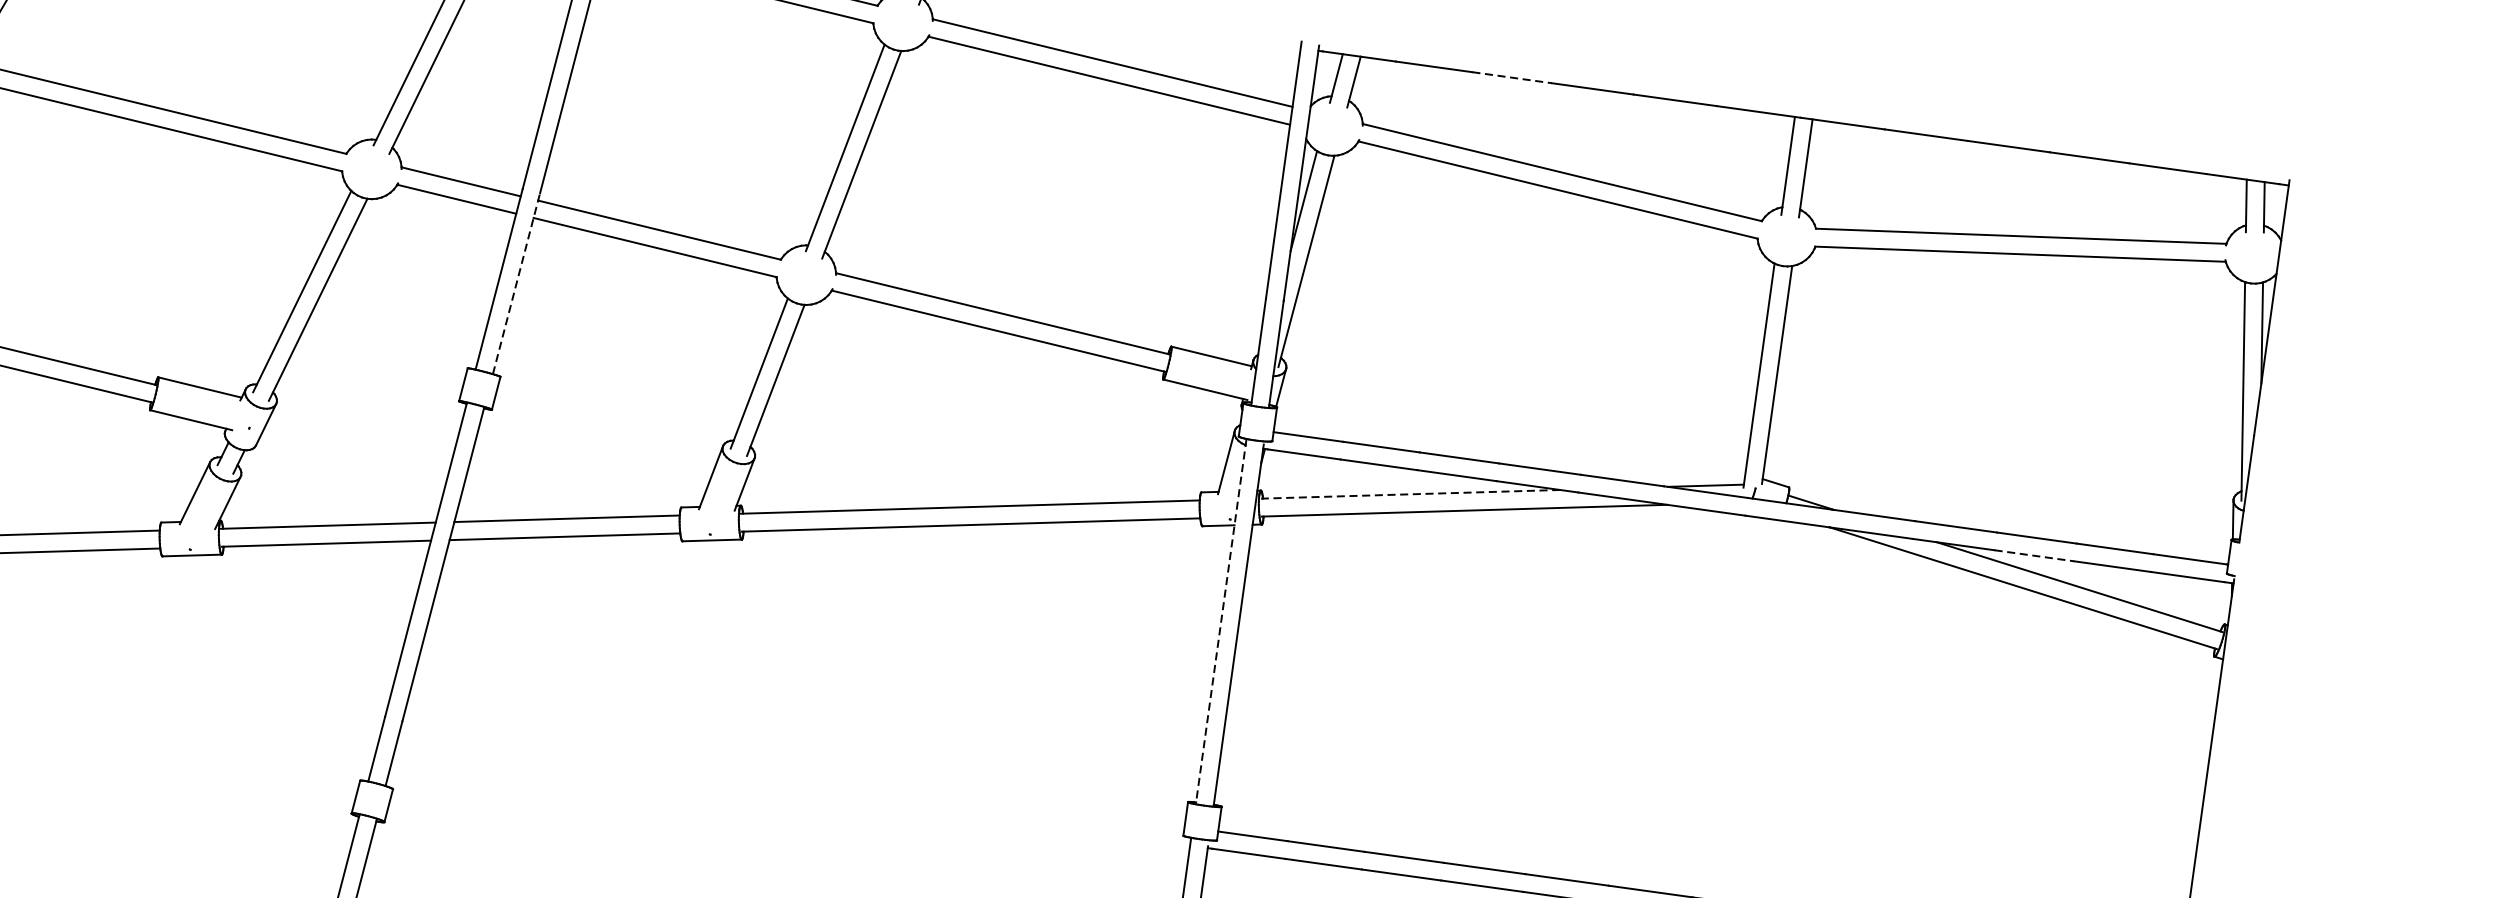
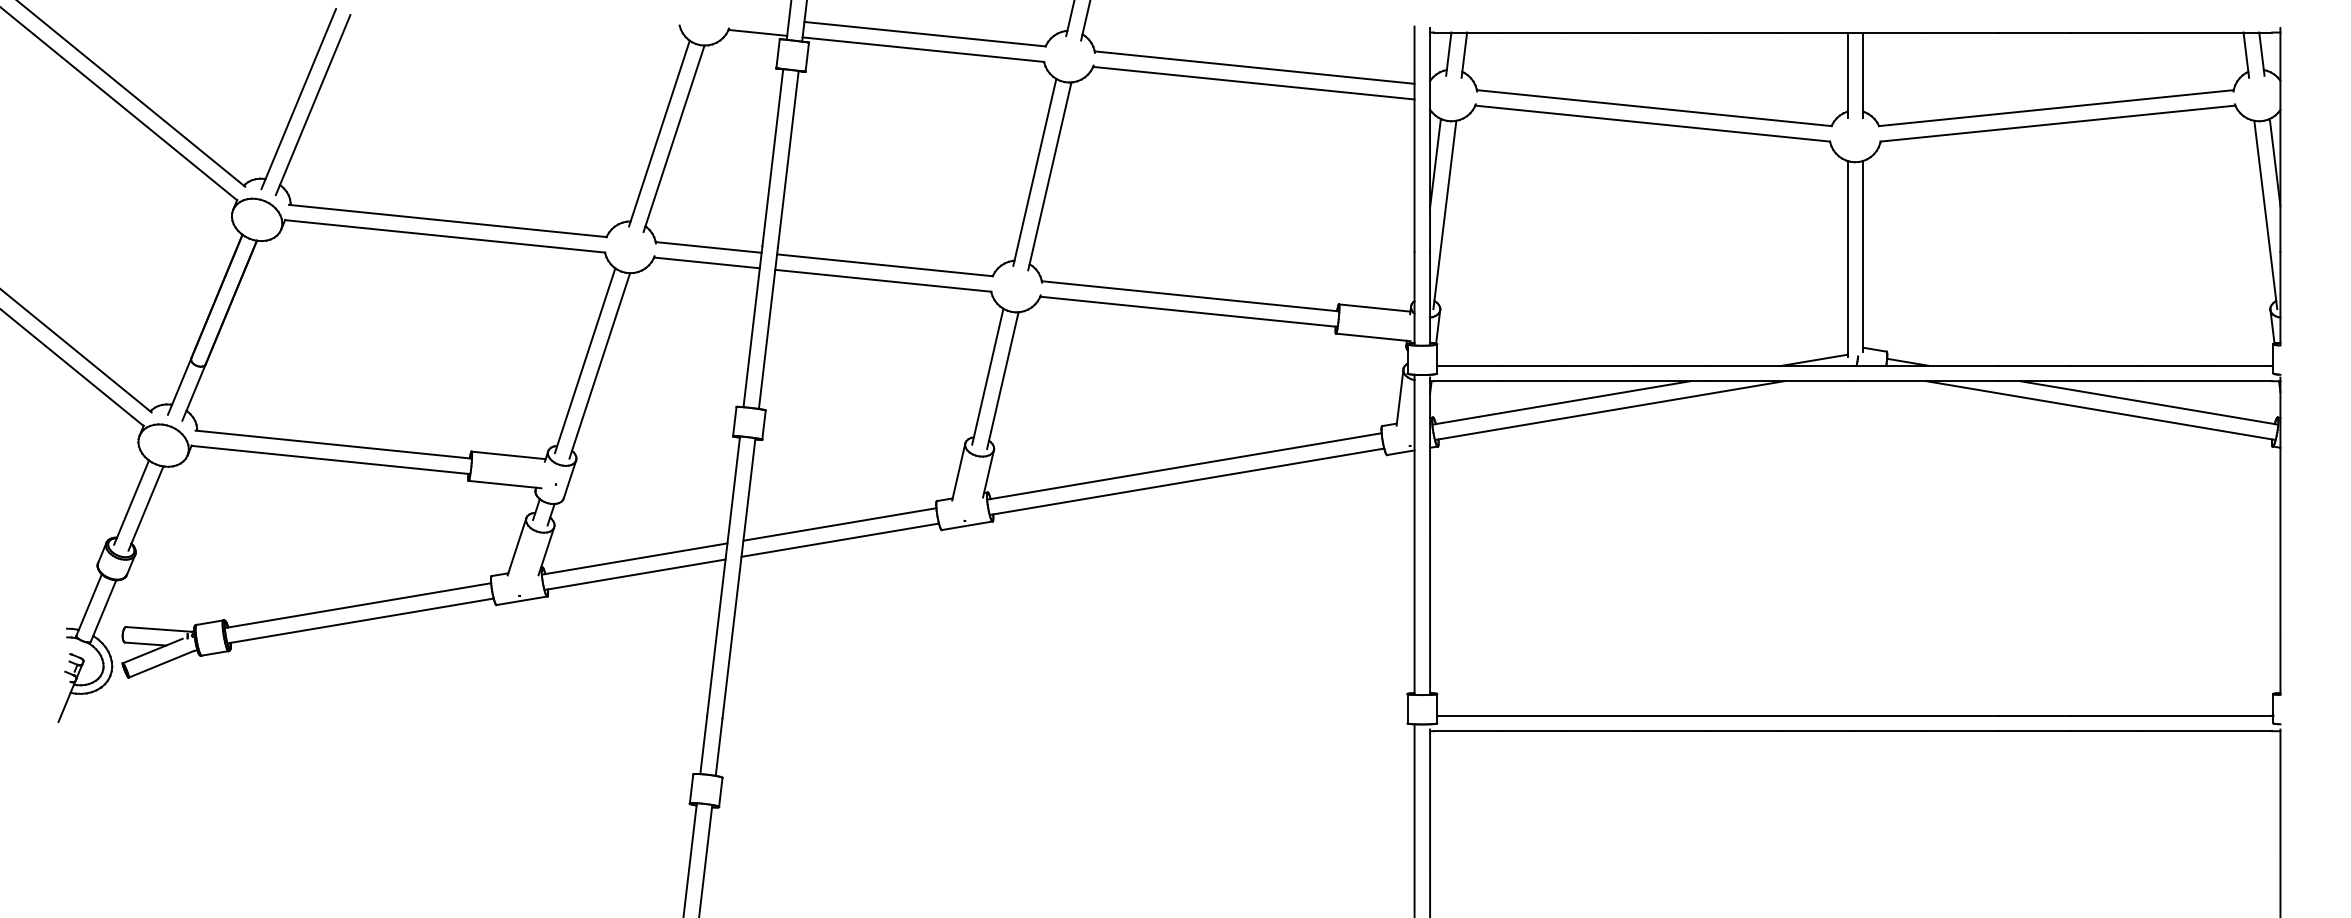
line: (1511, 77) -> (1599, 32), dashed -> solid
line: (516, 282) -> (768, 327), dashed -> solid
line: (1410, 494) -> (1562, 402), dashed -> solid
line: (2033, 556) -> (2105, 381), dashed -> solid
line: (1221, 621) -> (1414, 534), dashed -> solid

